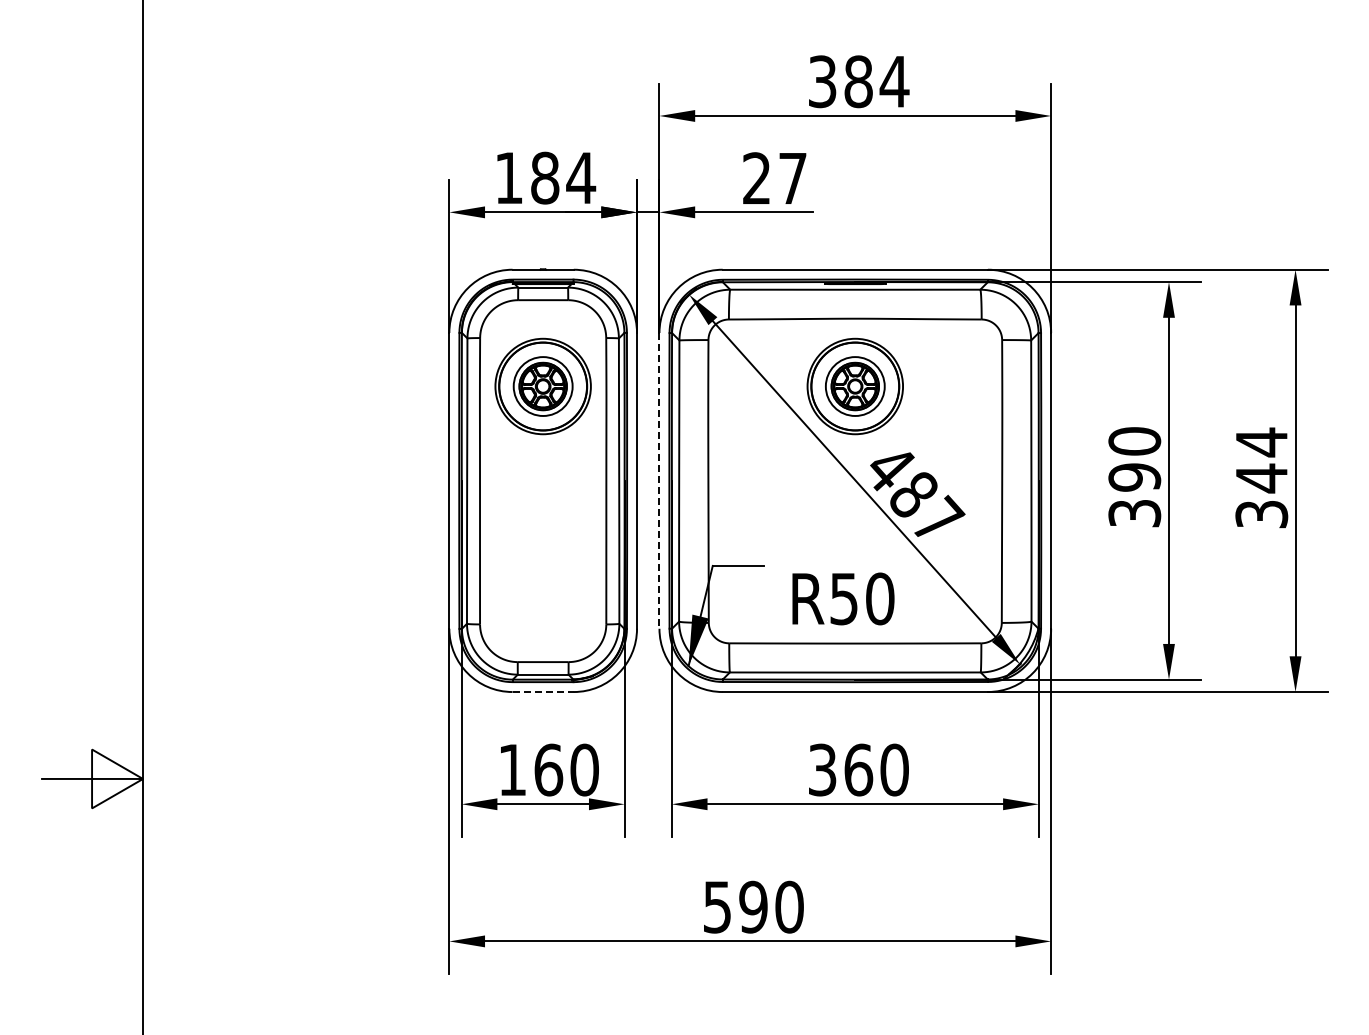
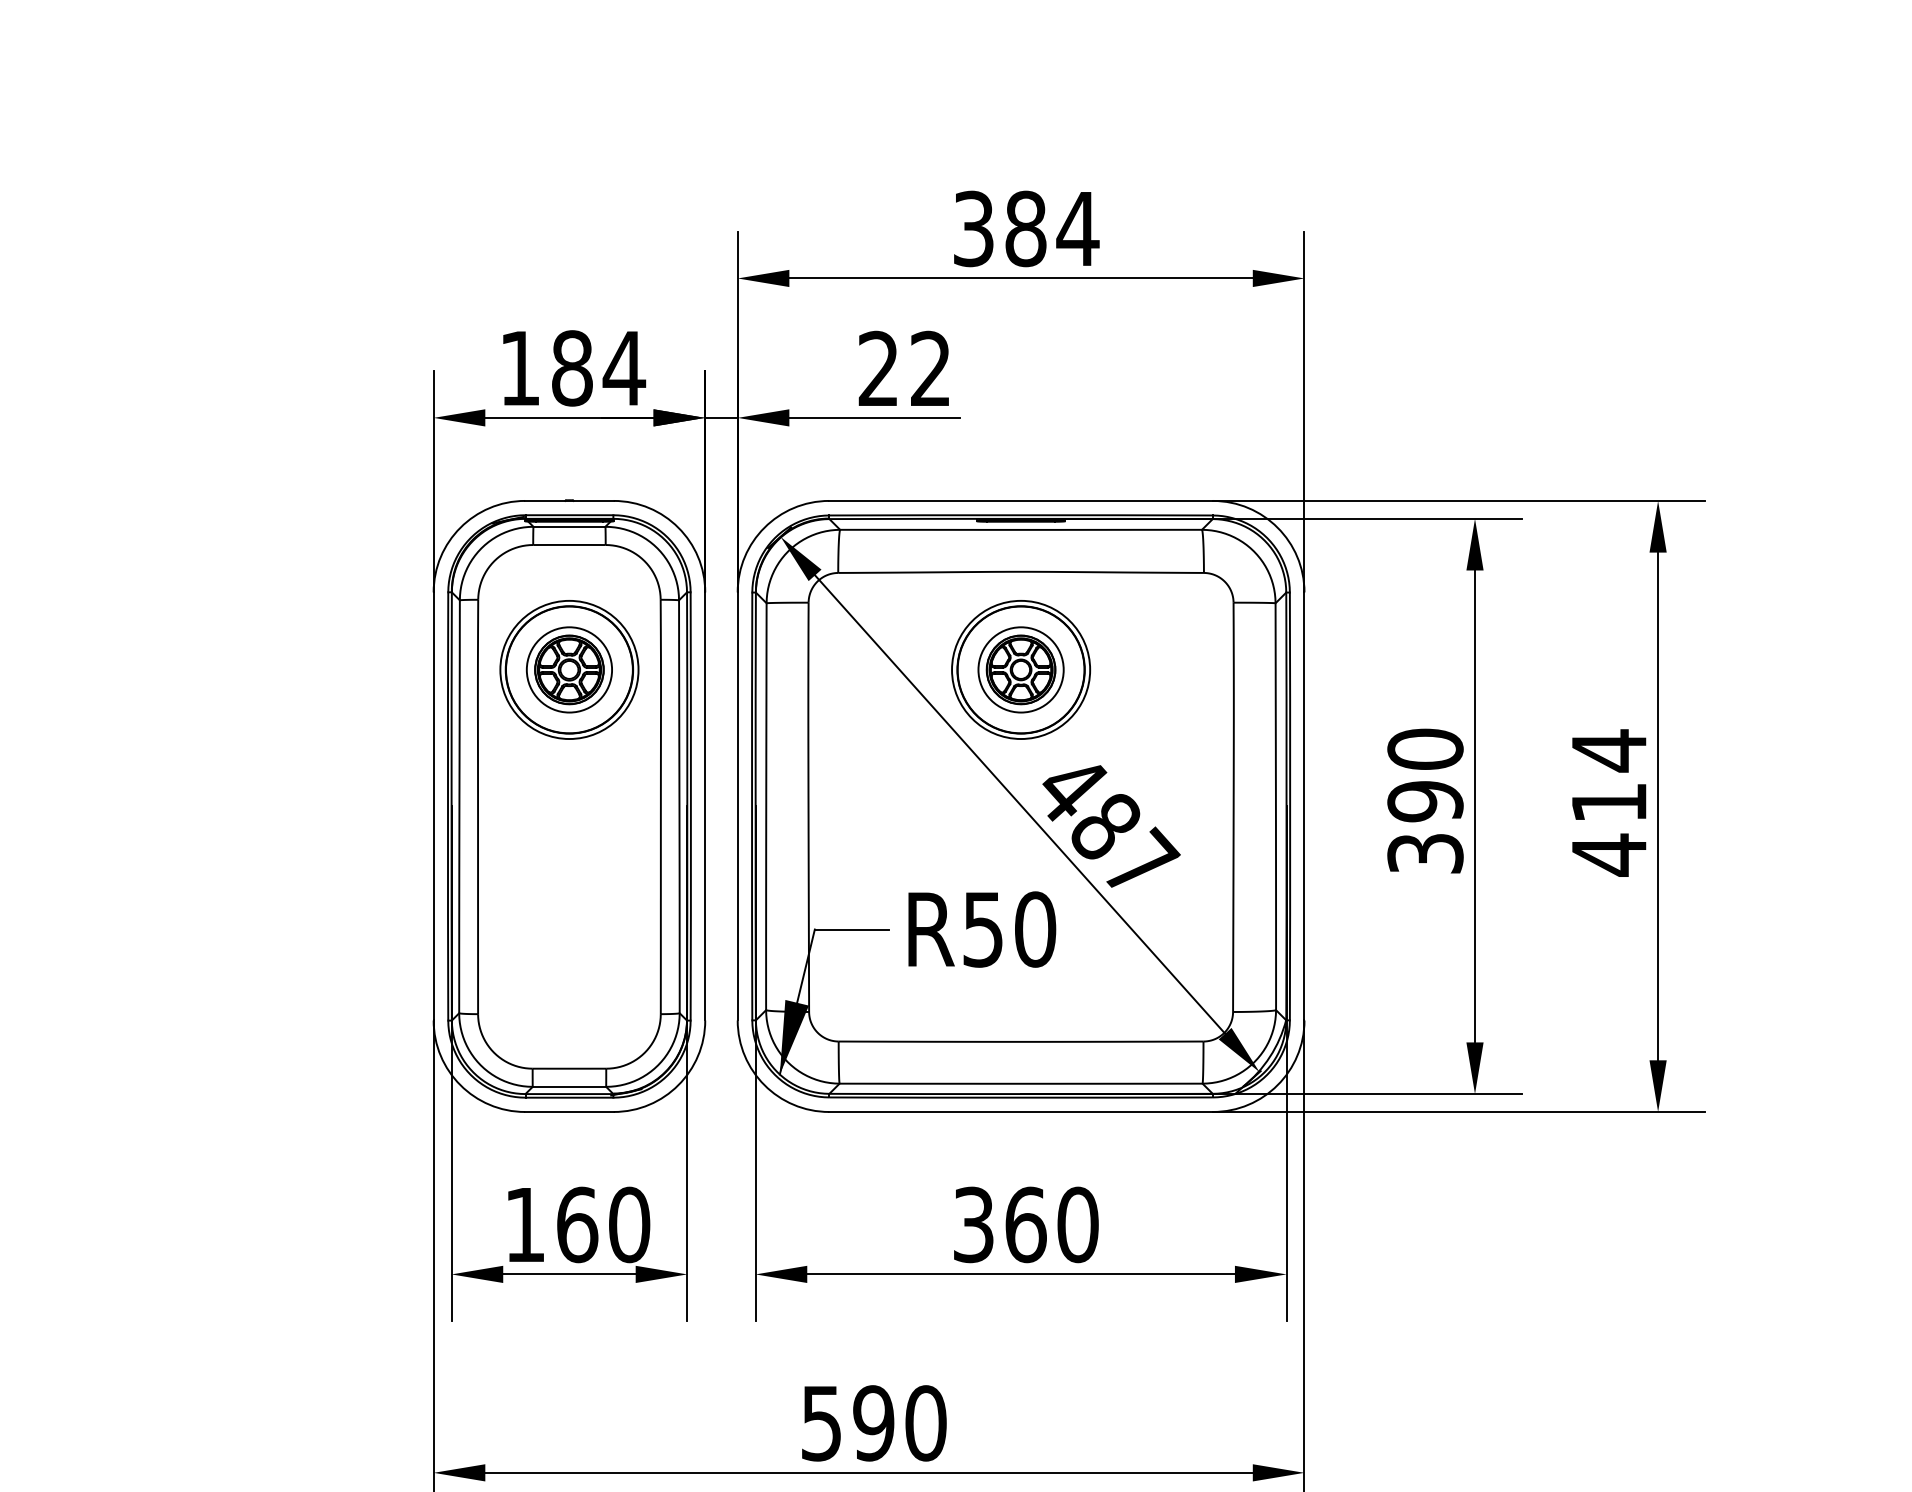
text: (792, 177) -> (930, 367), 27 -> 22
line: (659, 480) -> (737, 805), dashed -> solid
text: (1261, 496) -> (1608, 829), 344 -> 414
text: (843, 598) -> (982, 928), moved
line: (543, 692) -> (569, 1112), dashed -> solid

